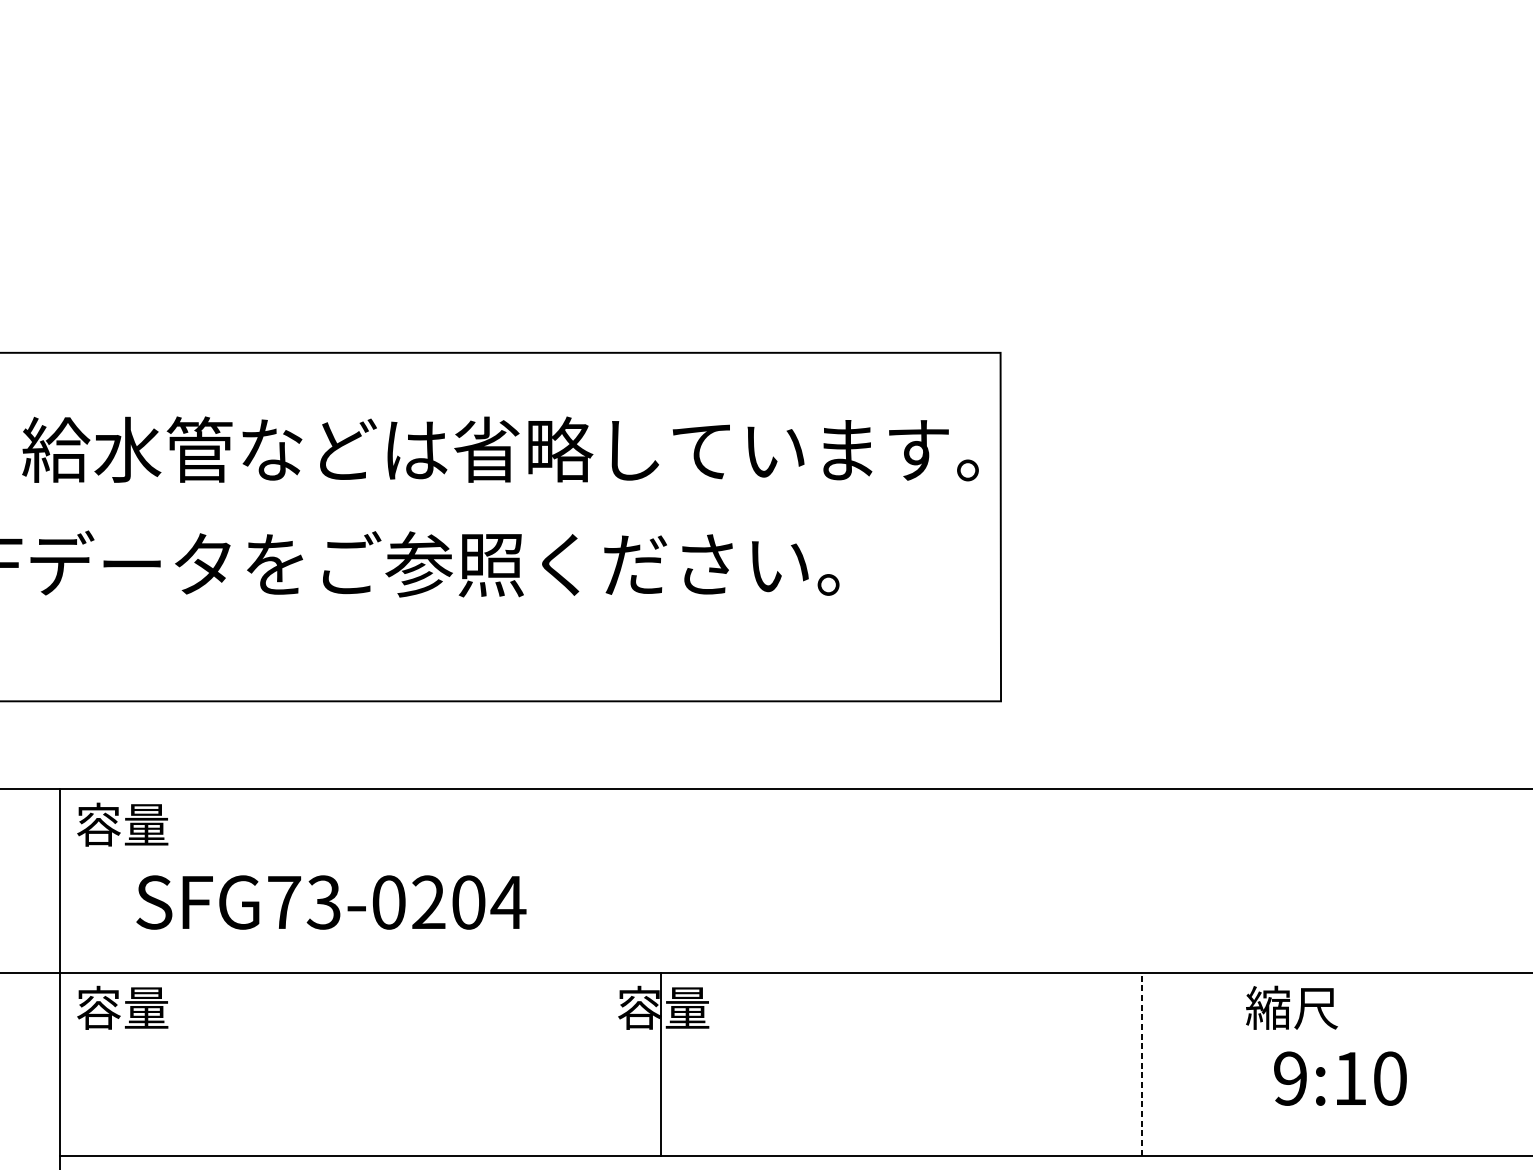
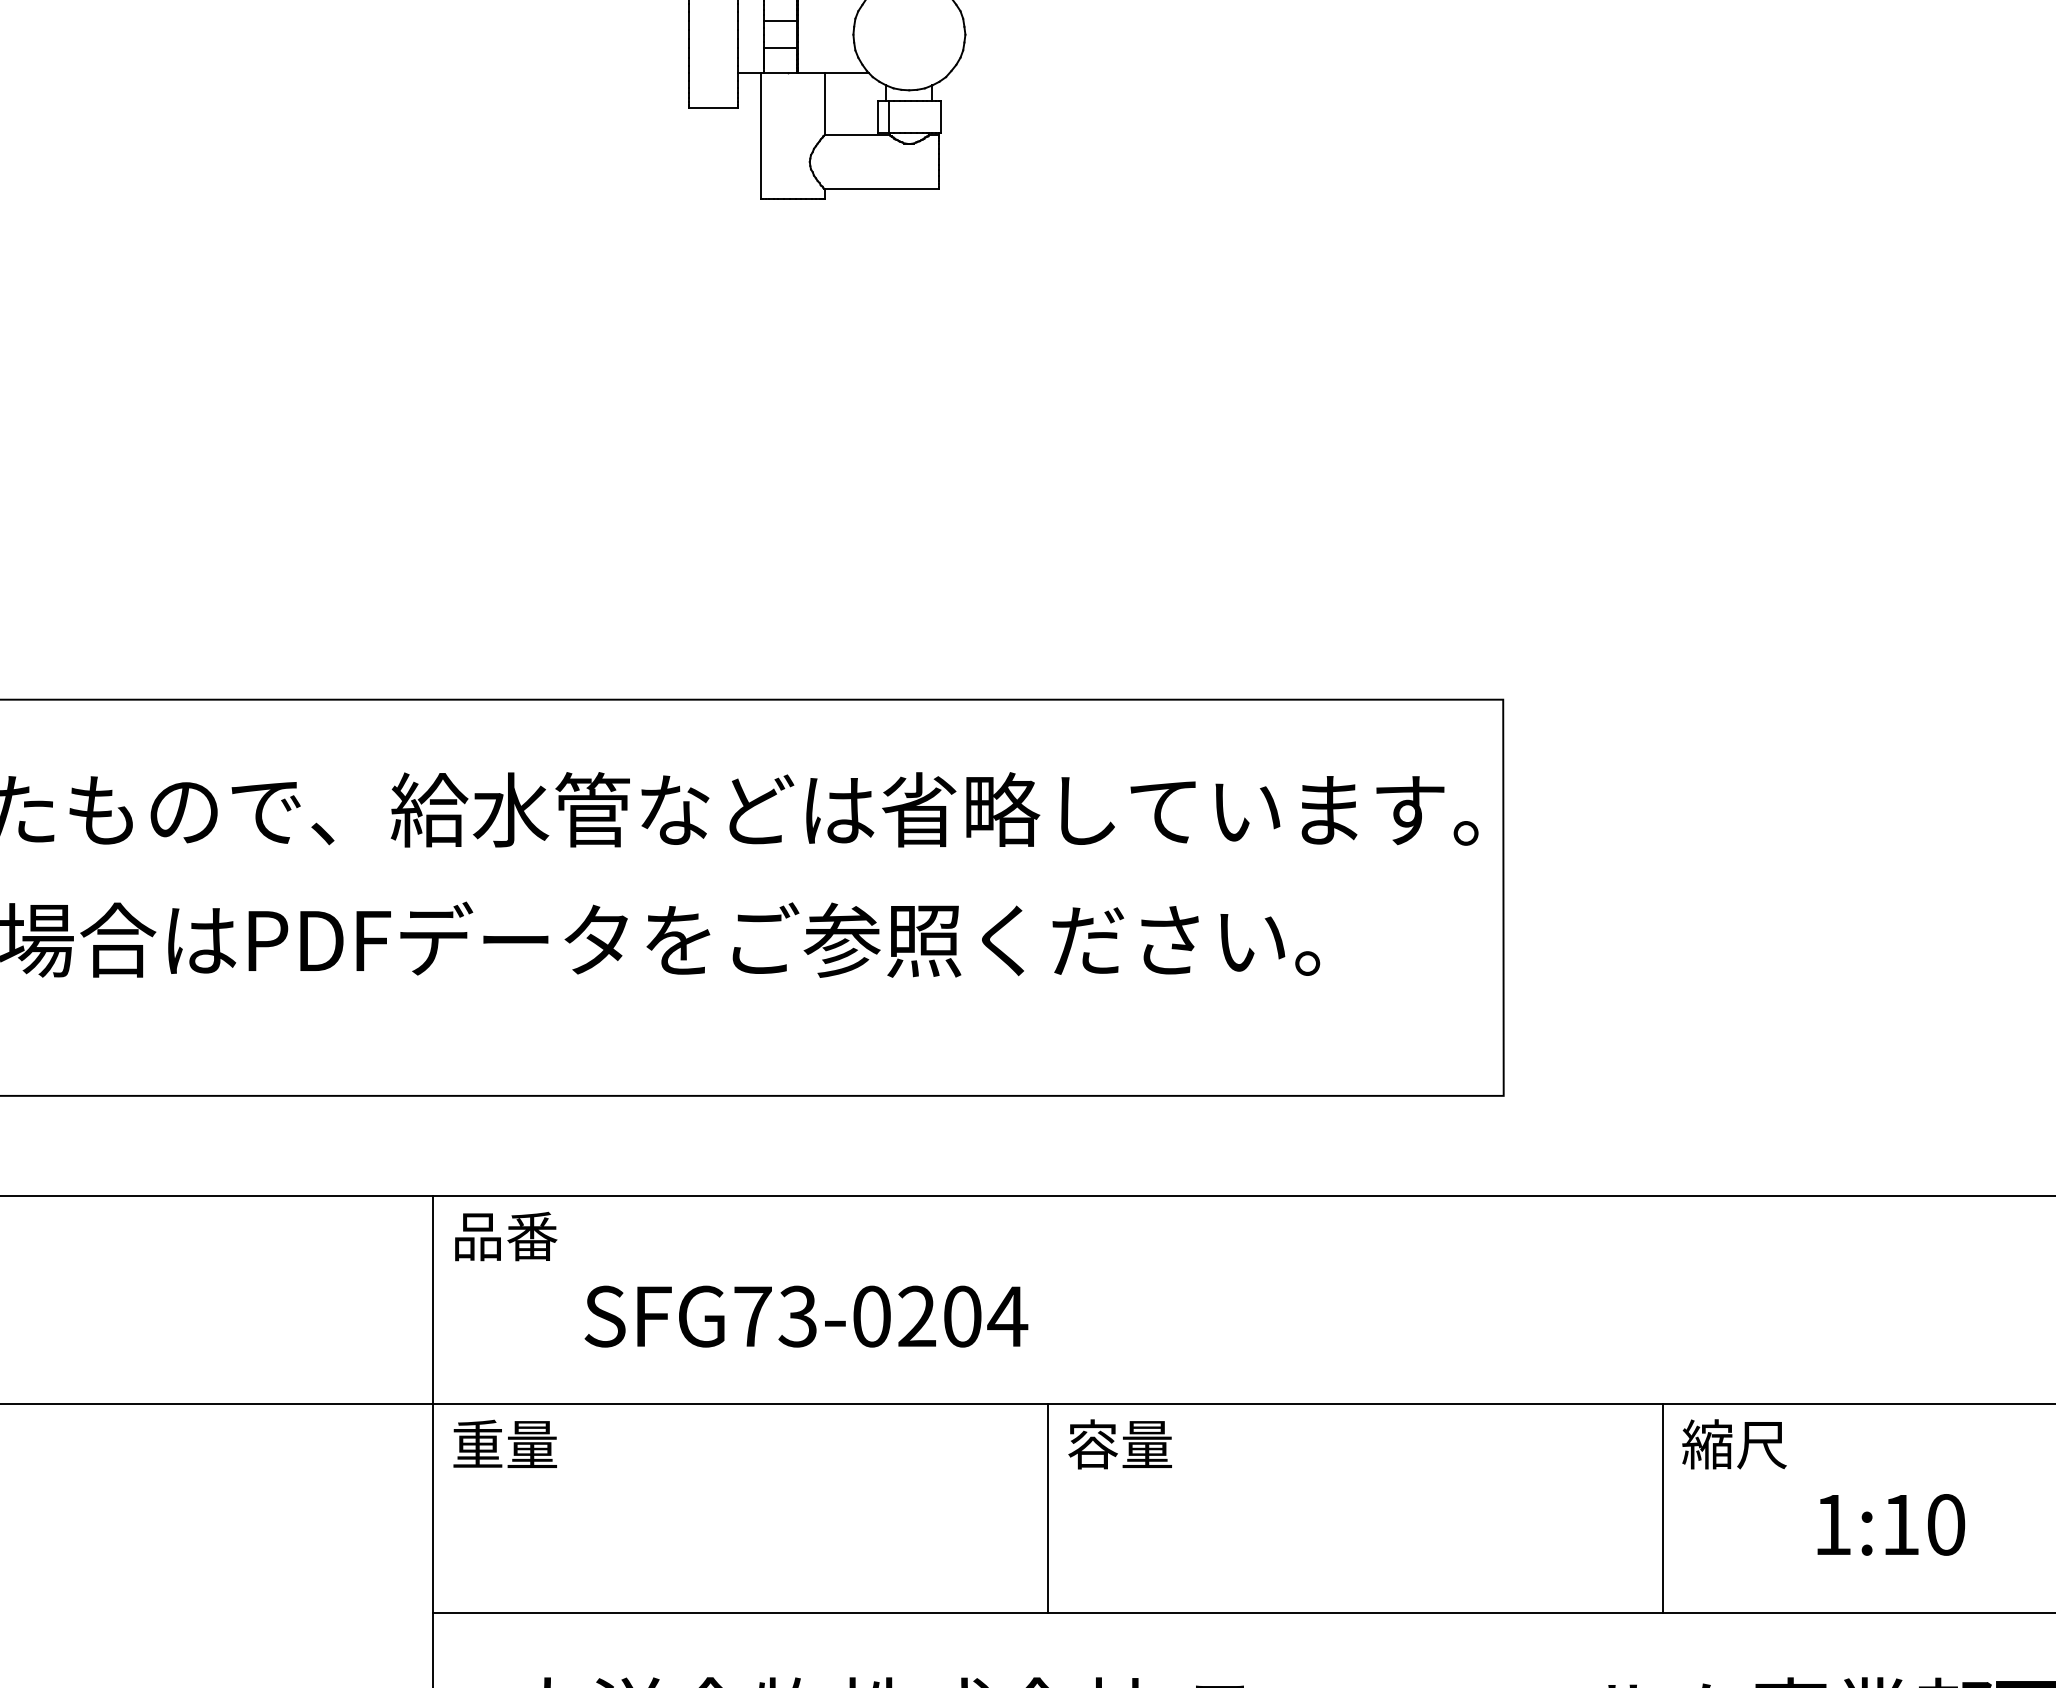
text: (122, 825) -> (505, 1236), 容量 -> 品番
text: (331, 902) -> (806, 1316), moved
text: (98, 1007) -> (477, 1444), 容量 -> 重量
text: (1291, 1007) -> (1734, 1444), moved
line: (1141, 1063) -> (1663, 1507), dashed -> solid
line: (661, 1064) -> (1048, 1508), moved
text: (1290, 1078) -> (1832, 1524), 9:10 -> 1:10

